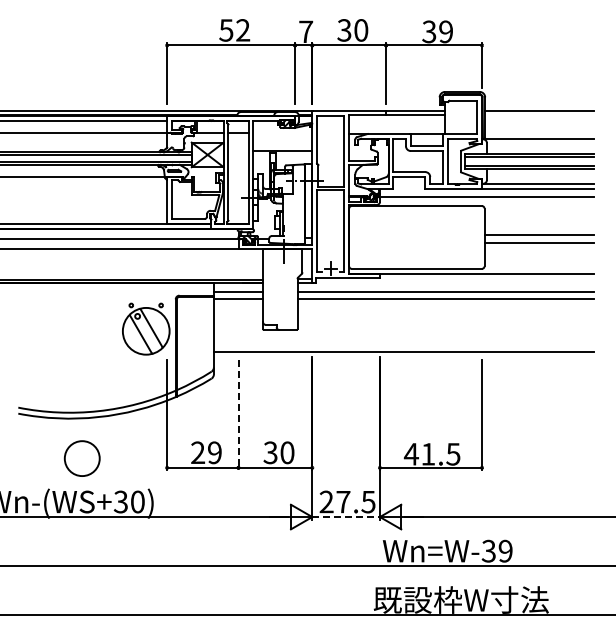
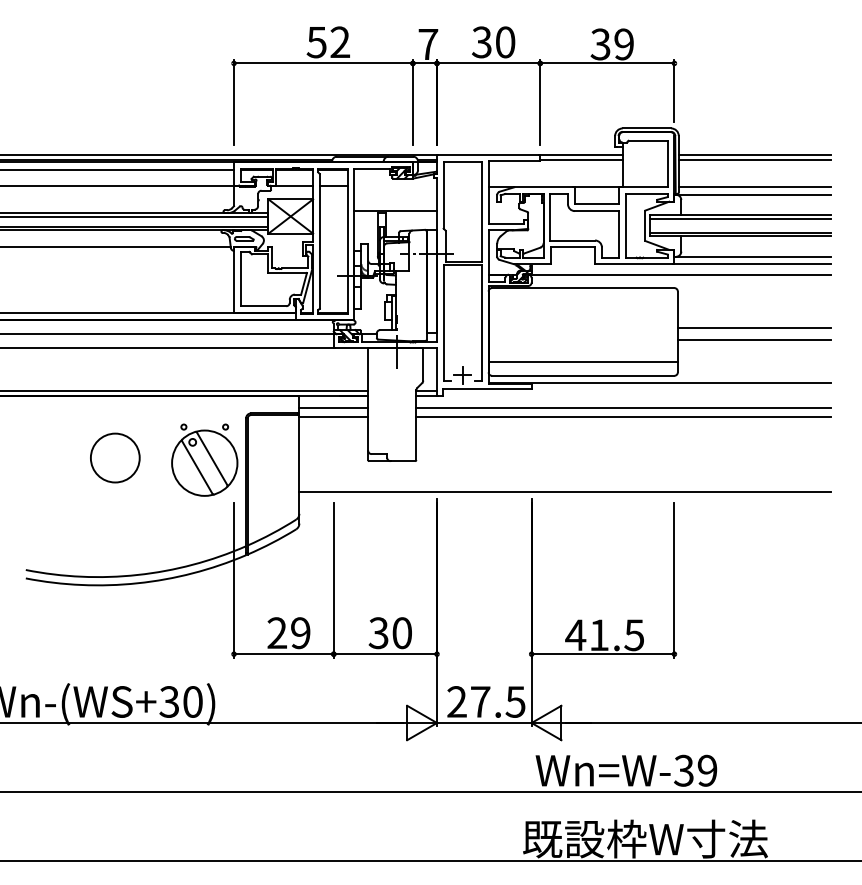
line: (539, 114) -> (754, 159), added
line: (539, 134) -> (754, 187), added
line: (416, 258) -> (582, 361), added
line: (238, 415) -> (333, 580), dashed -> solid
circle: (81, 458) -> (114, 457), moved
line: (346, 517) -> (484, 723), dashed -> solid

